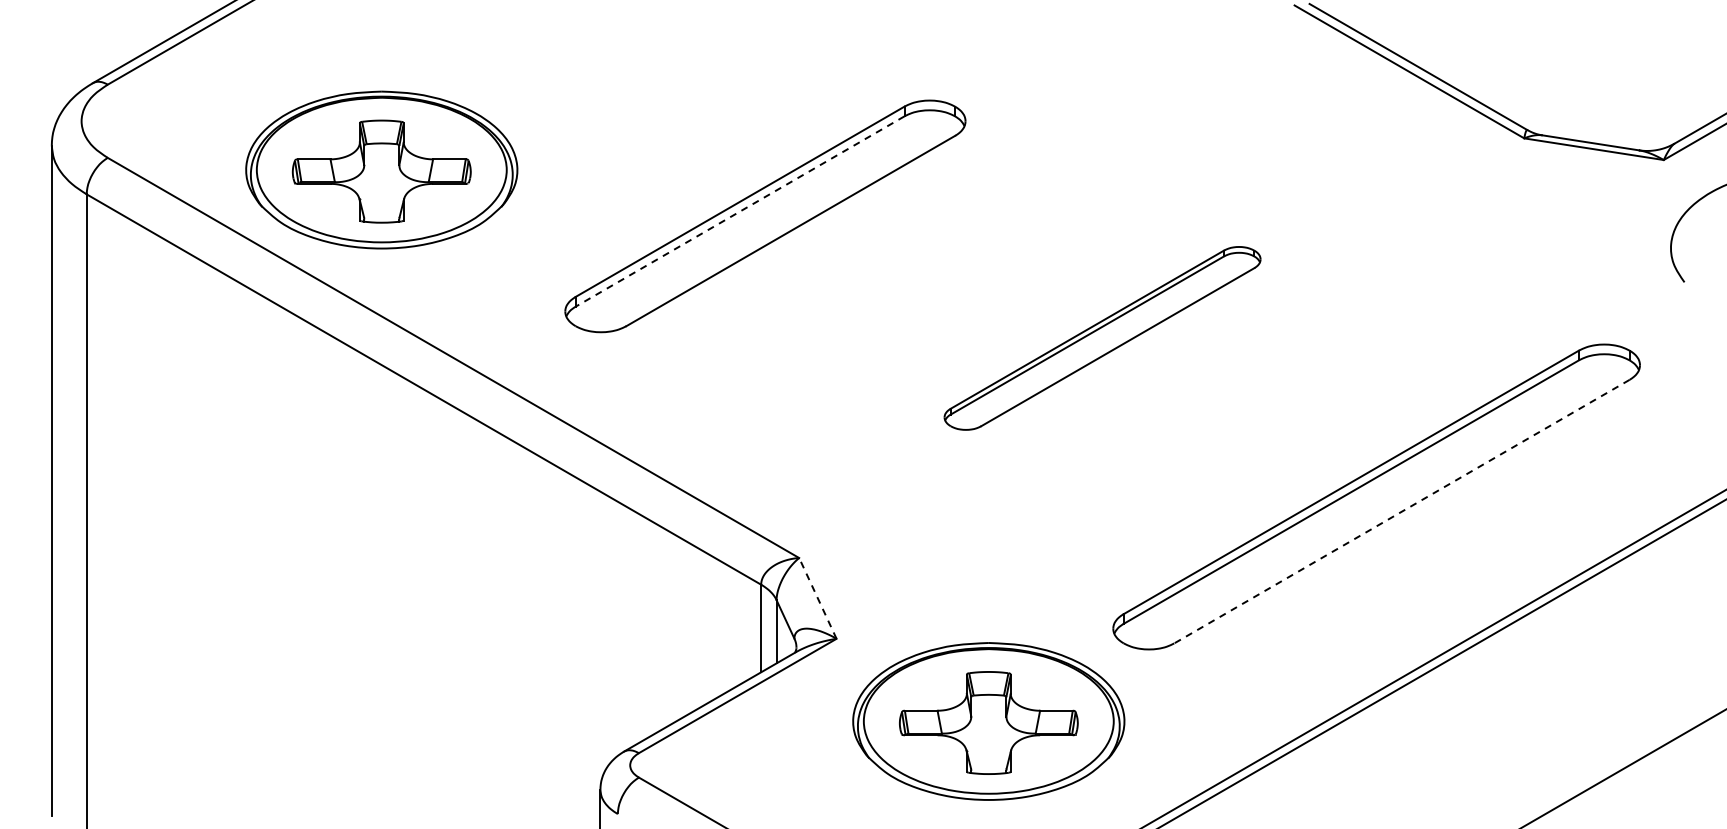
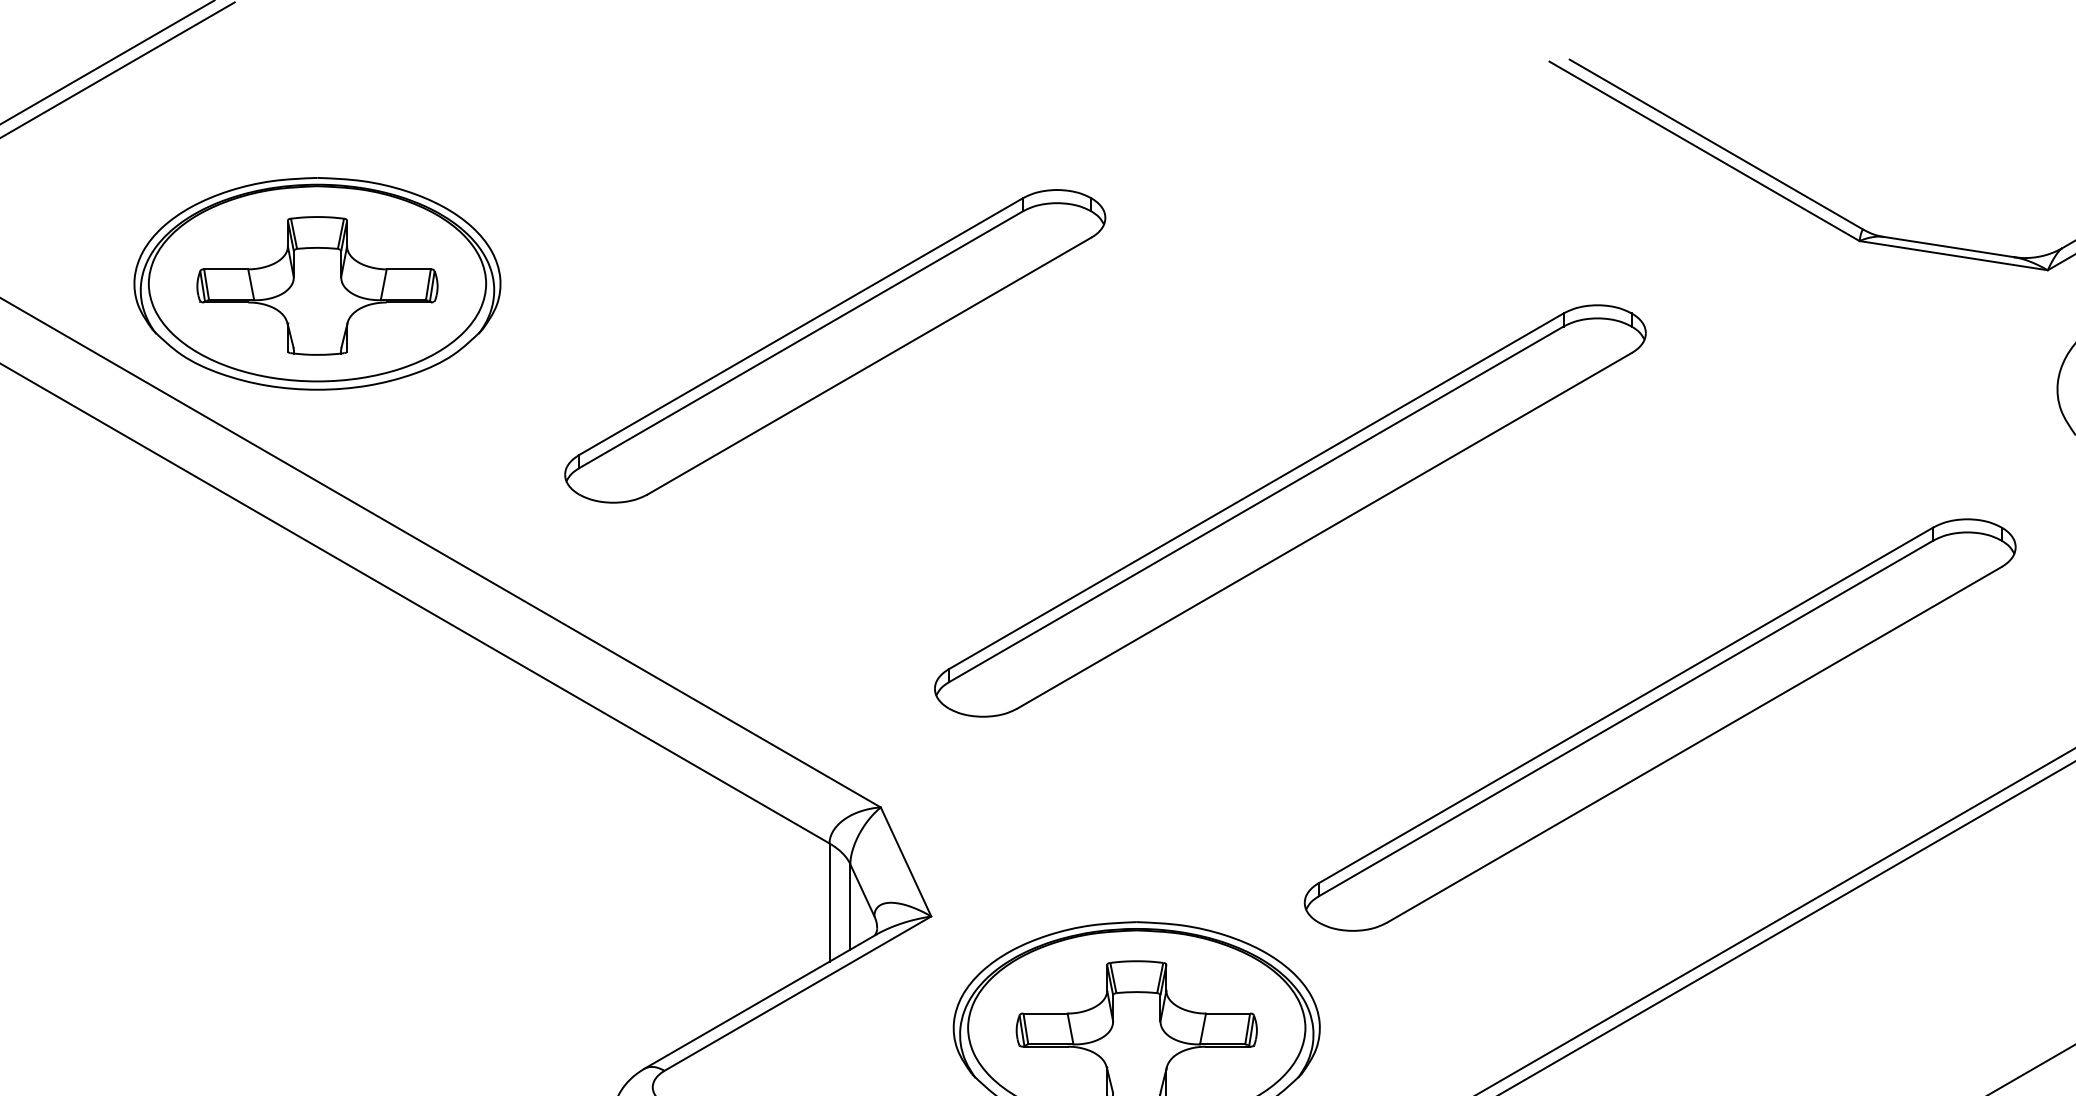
line: (740, 211) -> (801, 339), dashed -> solid
part: (1102, 338) -> (1290, 511), size x1.67
line: (1401, 511) -> (1693, 744), dashed -> solid
line: (817, 598) -> (905, 862), dashed -> solid

